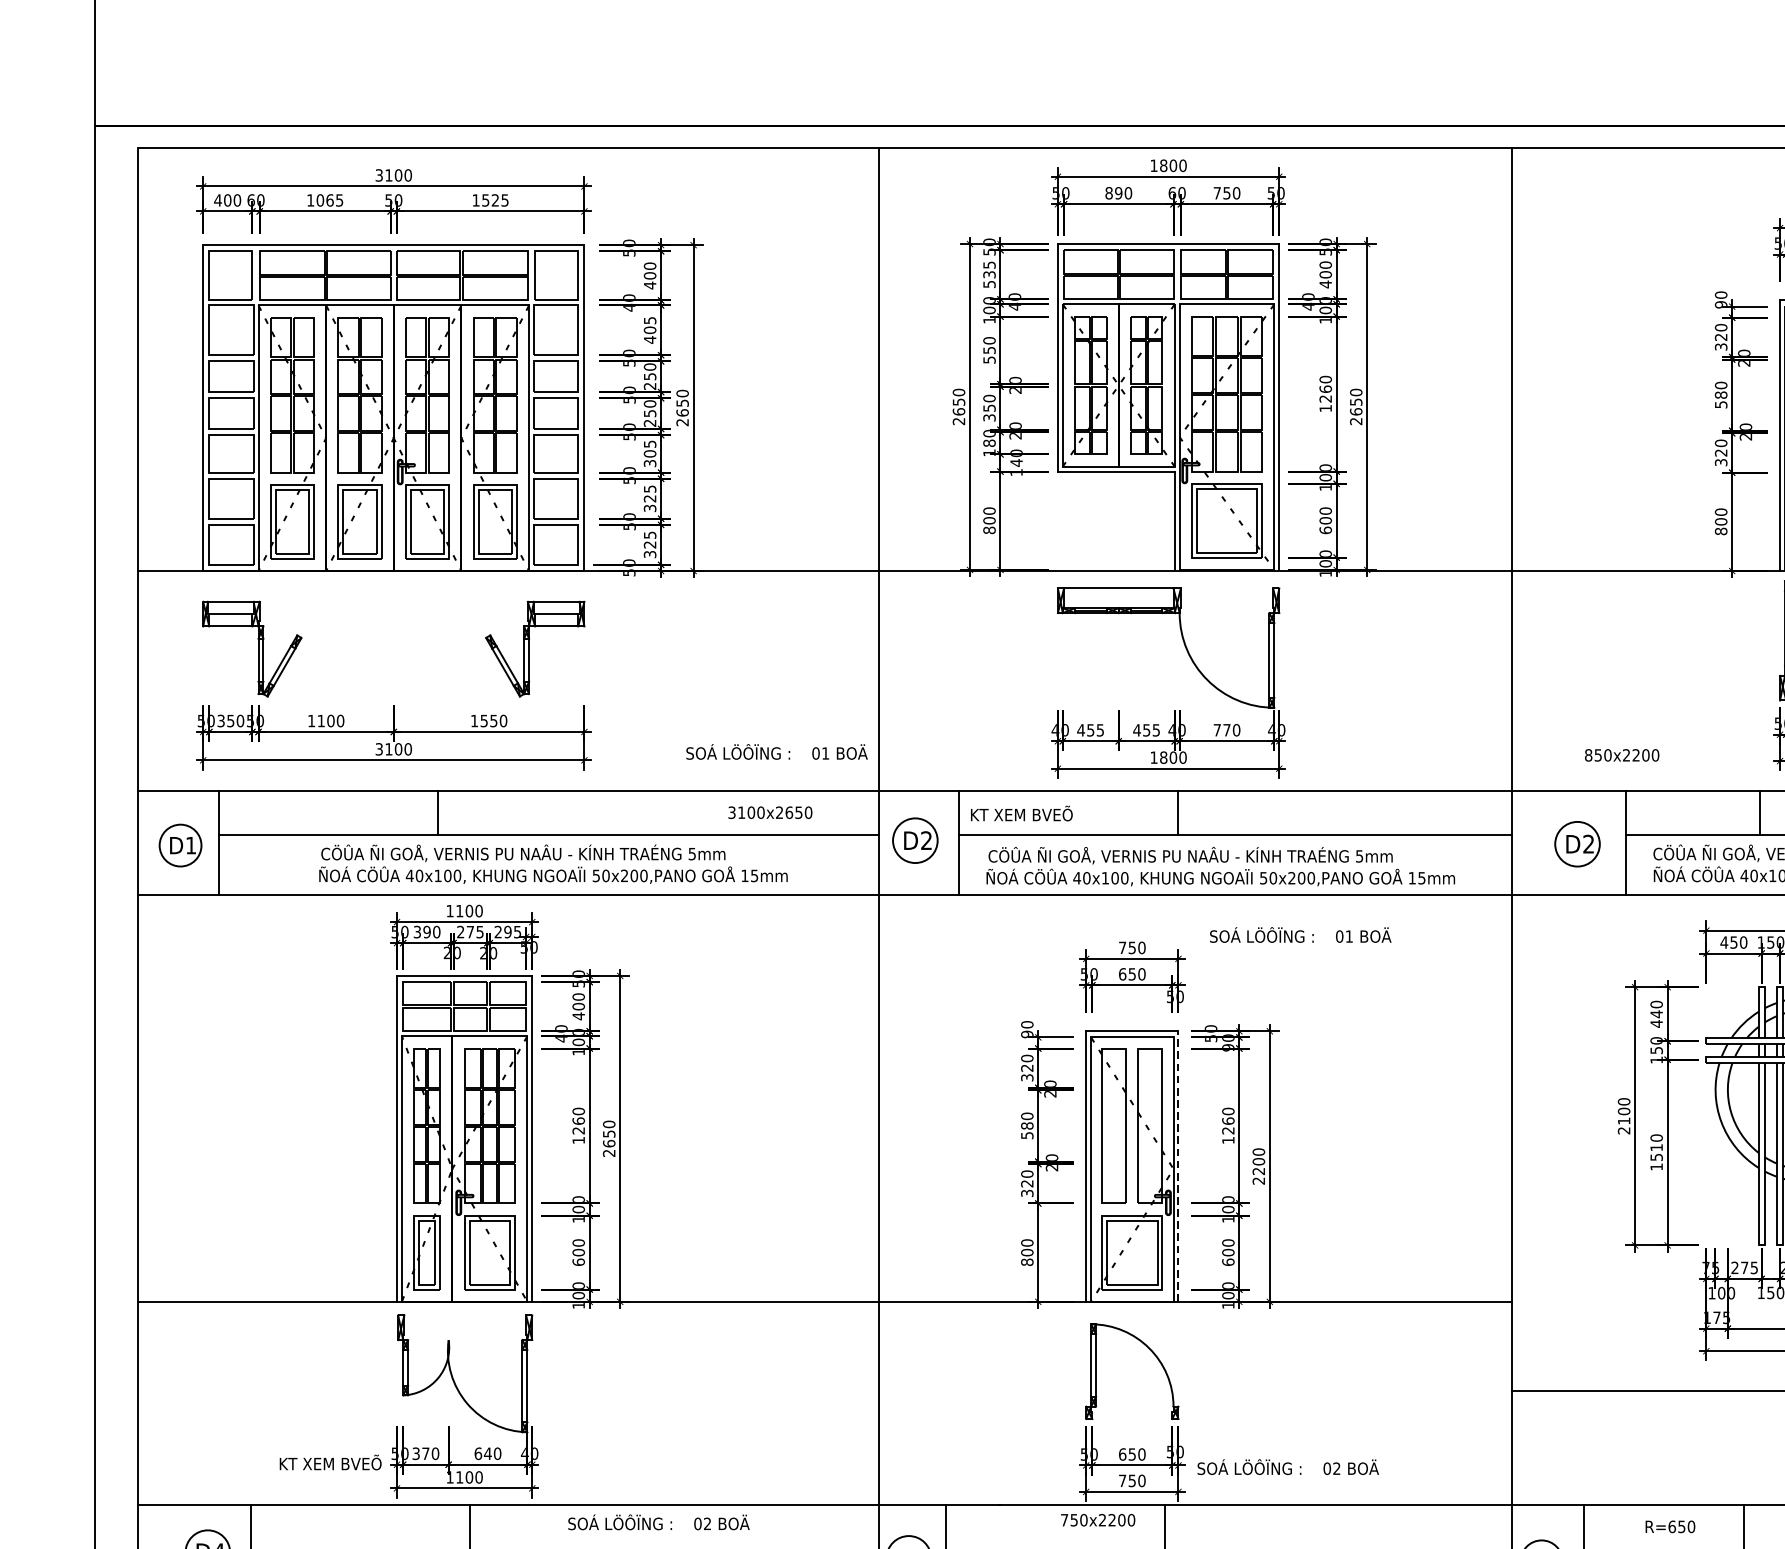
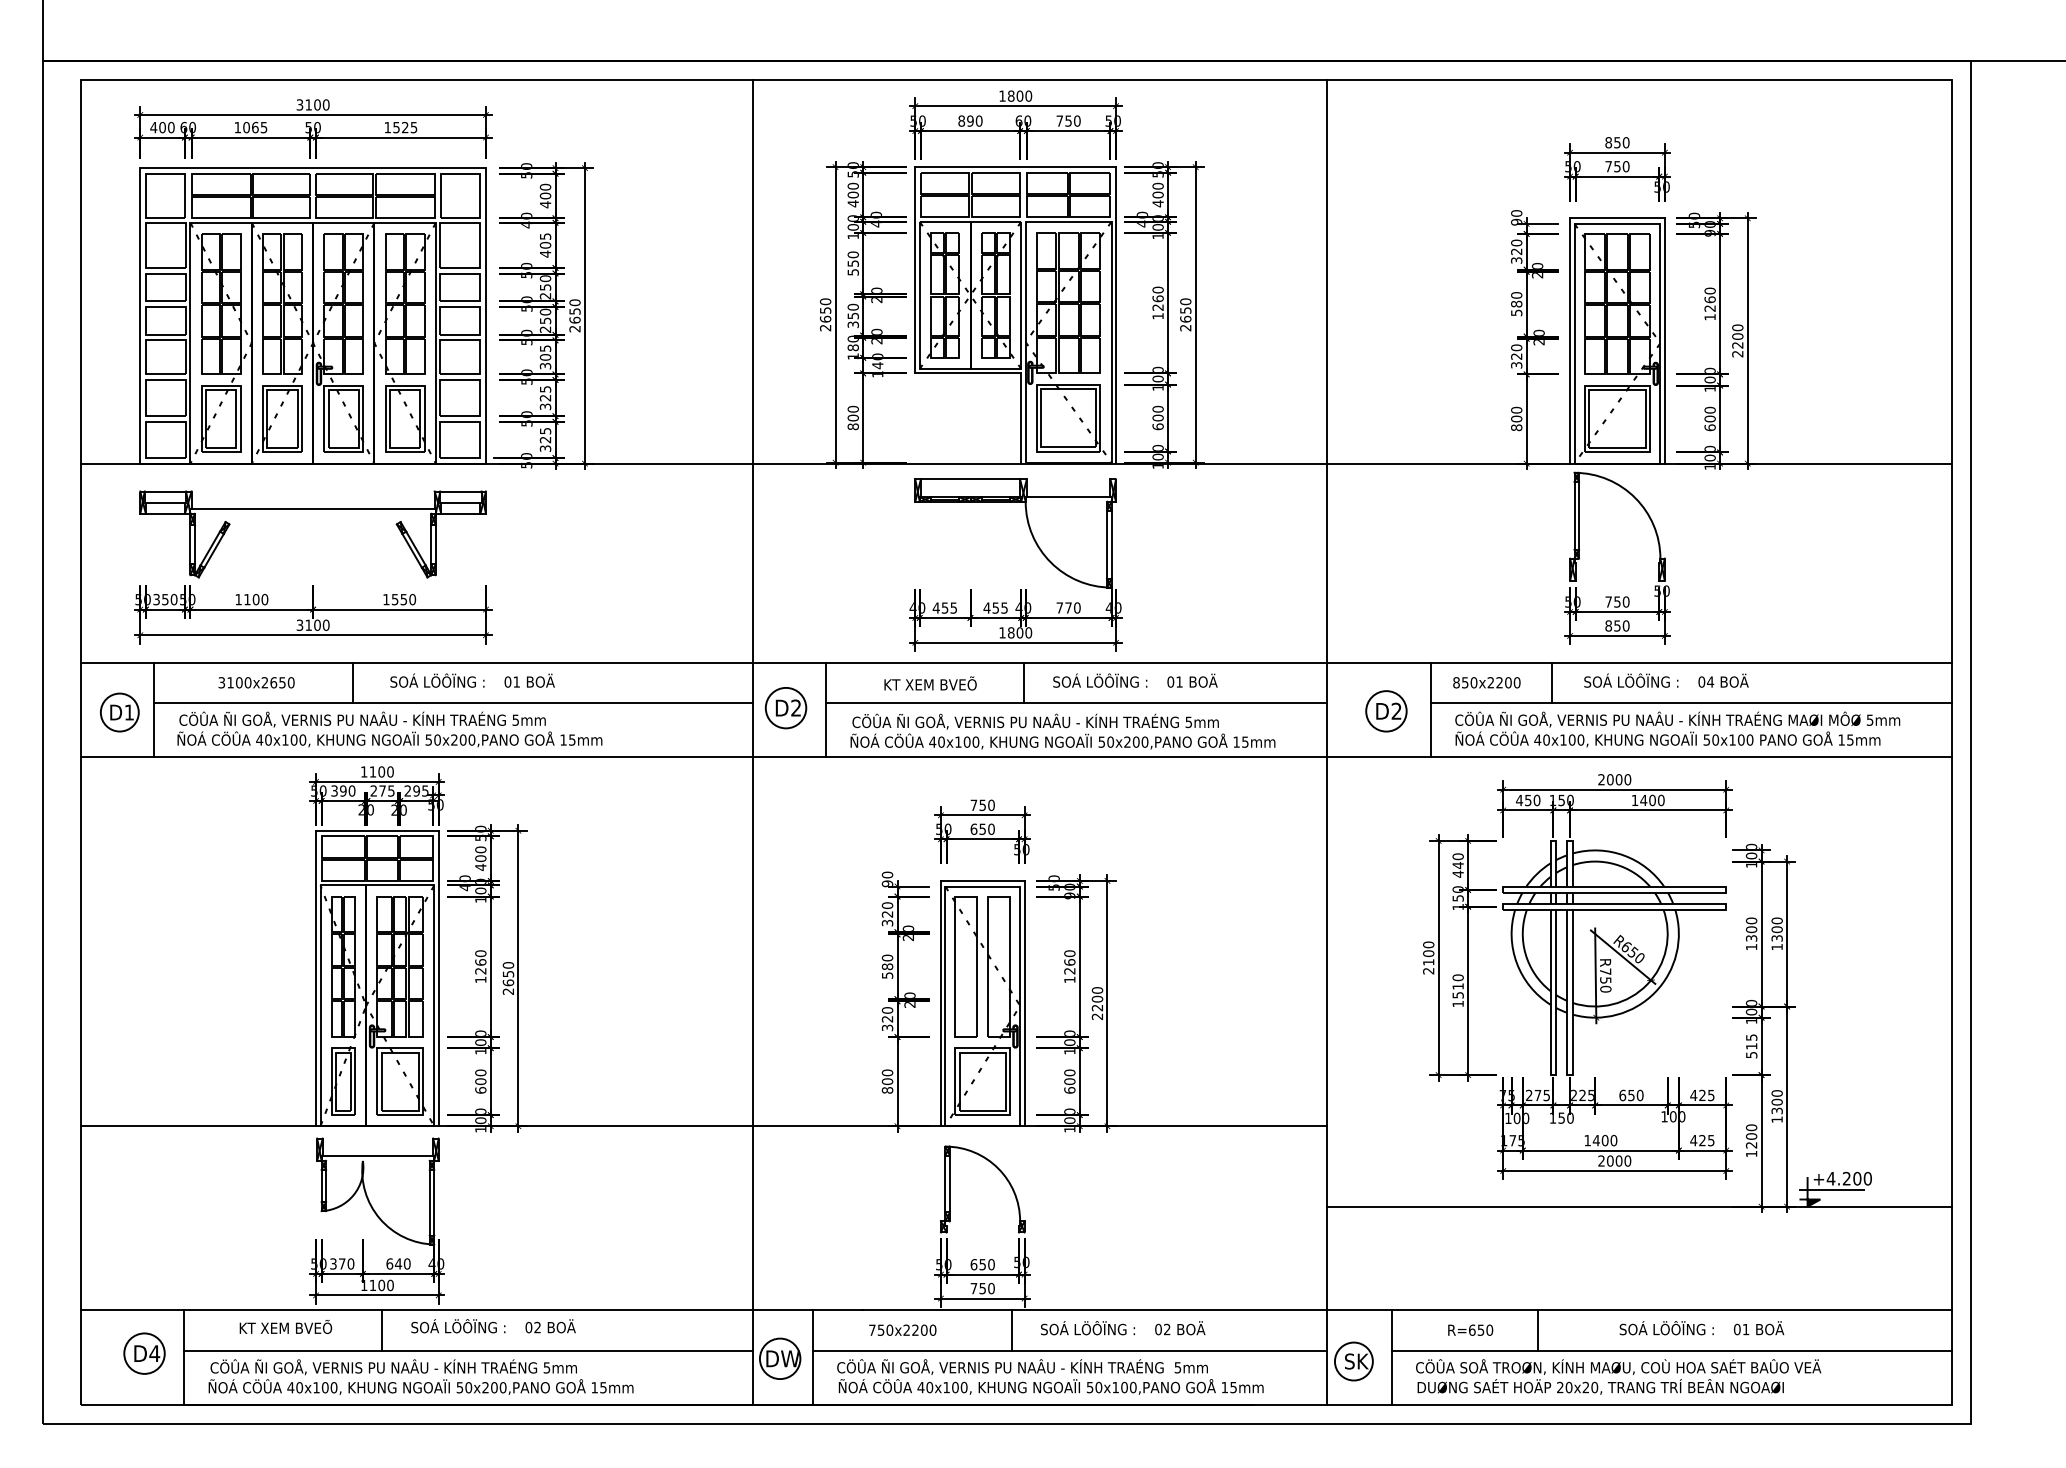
text: (988, 274) -> (852, 194), 535 -> 400
line: (1226, 608) -> (1068, 497), added
line: (393, 621) -> (312, 509), added
text: (776, 751) -> (472, 680), moved
text: (1621, 755) -> (1486, 682), moved
text: (770, 812) -> (256, 682), moved
text: (1021, 813) -> (930, 683), moved
text: (553, 864) -> (389, 729), moved
text: (1300, 934) -> (1135, 680), moved
line: (1178, 1166) -> (1024, 1003), dashed -> solid
line: (464, 1335) -> (377, 1156), added
text: (330, 1462) -> (285, 1326), moved
text: (1288, 1467) -> (1123, 1328), moved
text: (1097, 1519) -> (902, 1329), moved
text: (658, 1522) -> (493, 1326), moved

